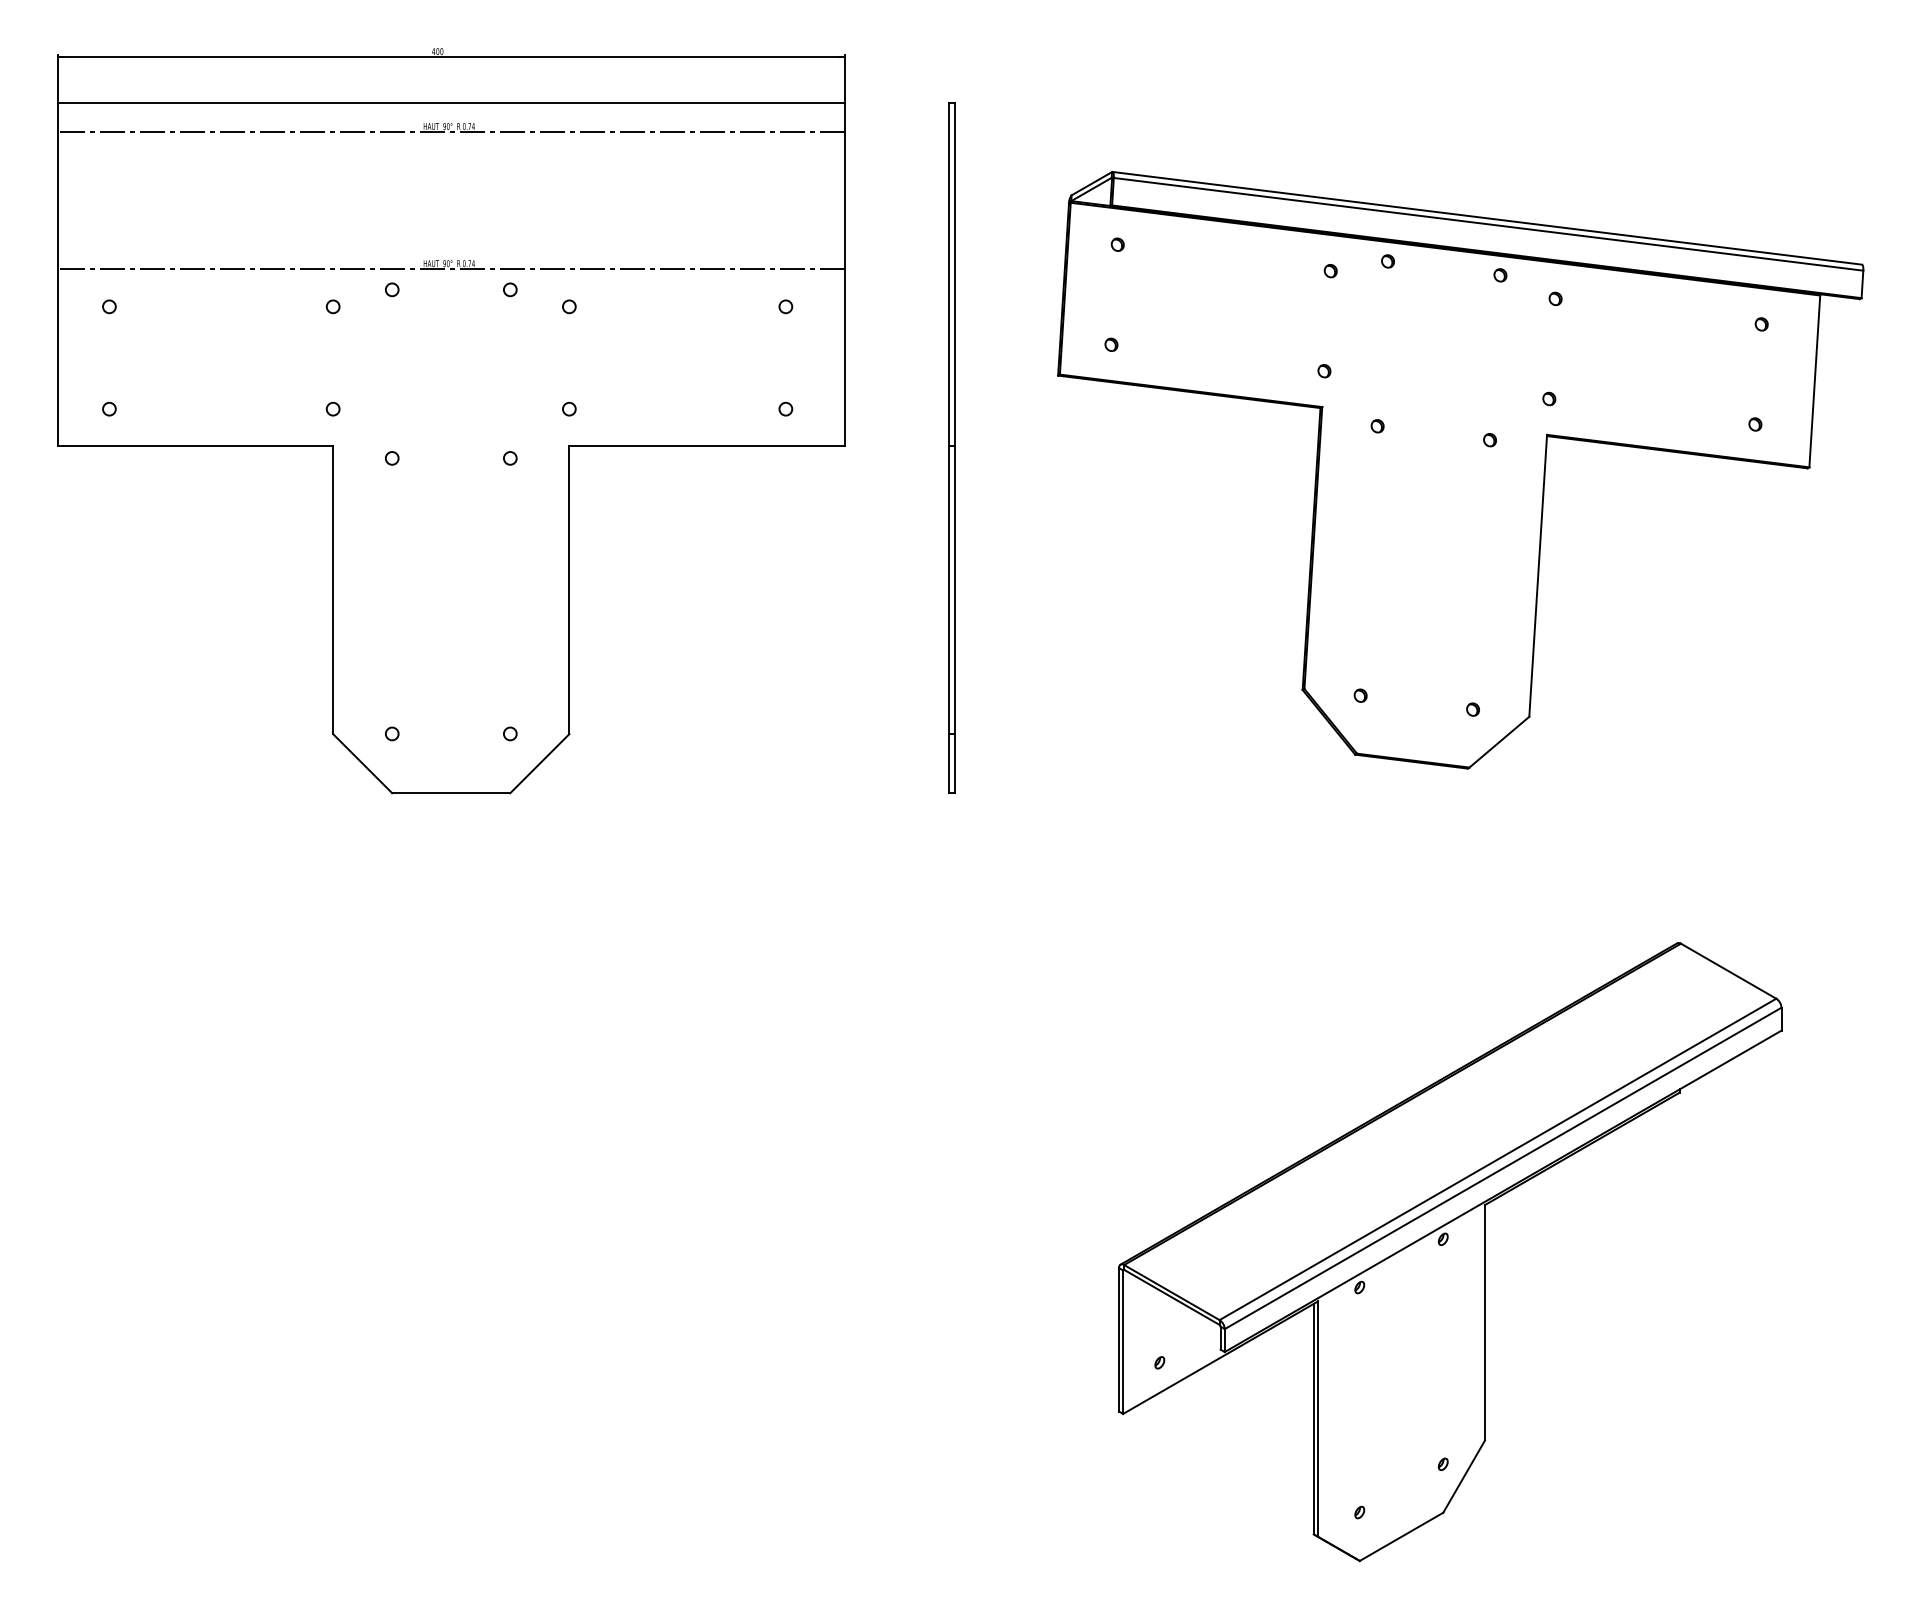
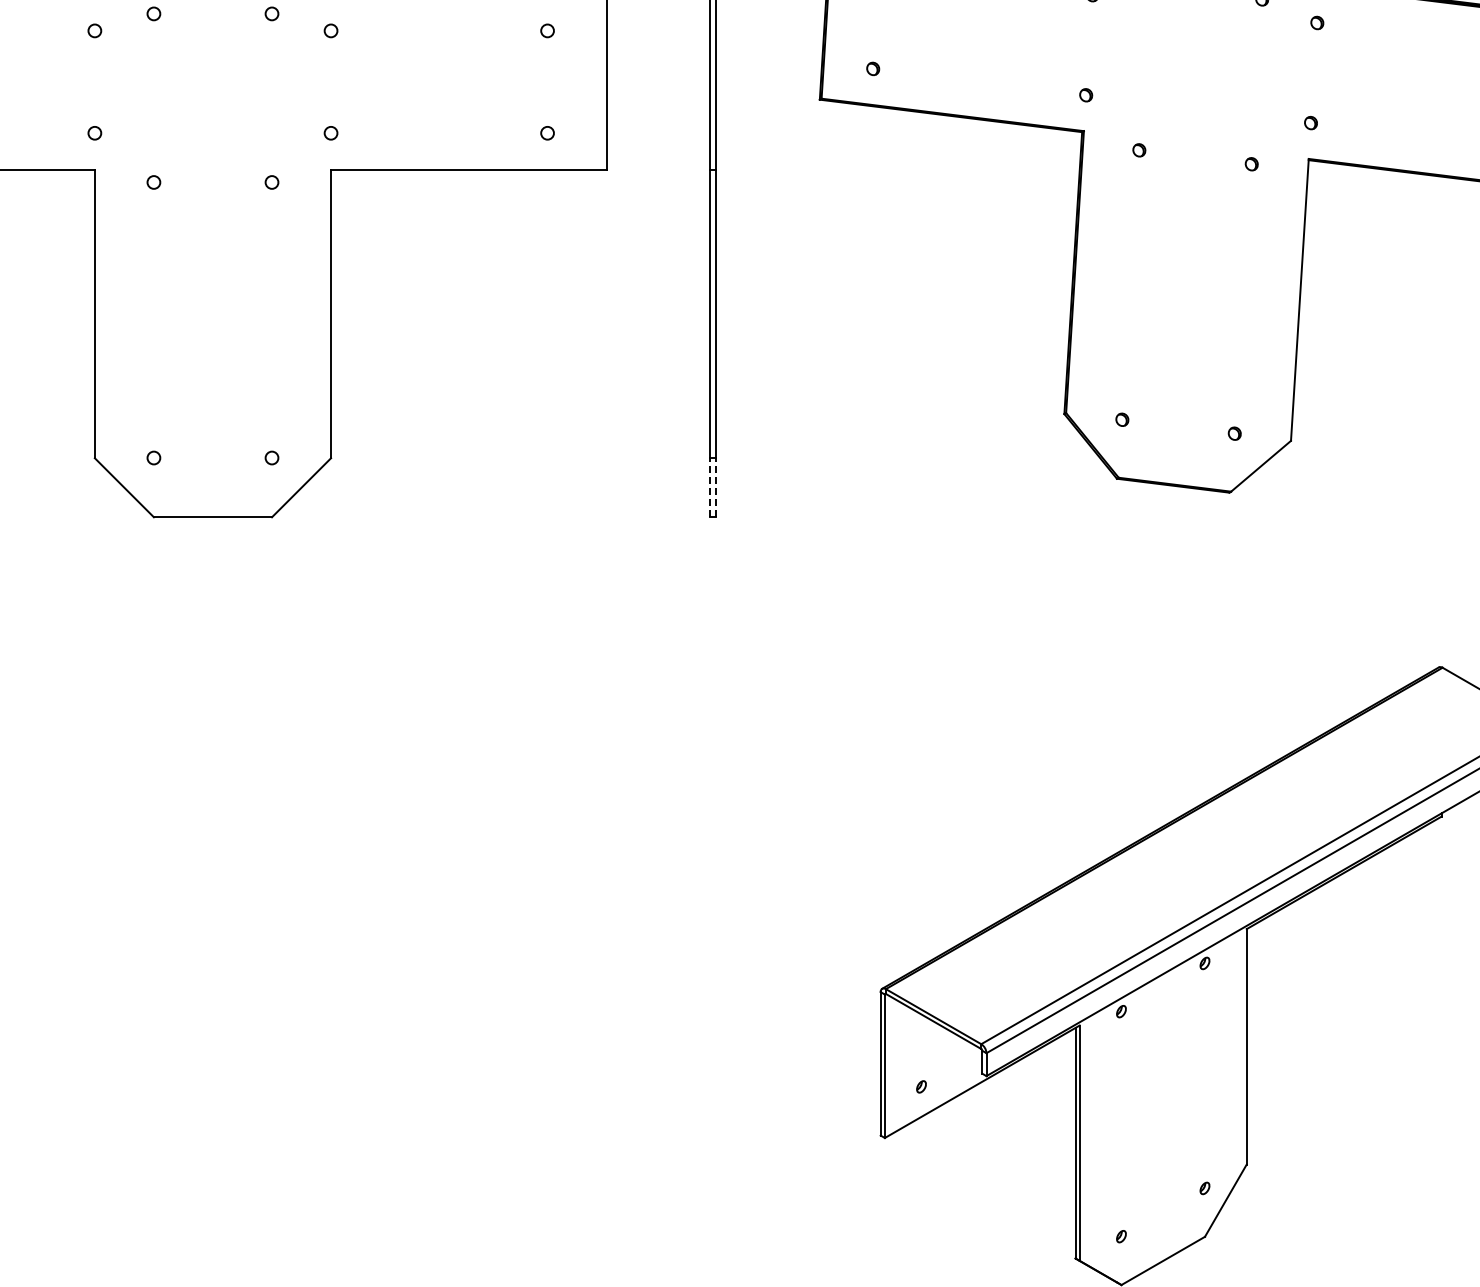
line: (948, 763) -> (710, 487), solid -> dashed
line: (954, 763) -> (716, 487), solid -> dashed

